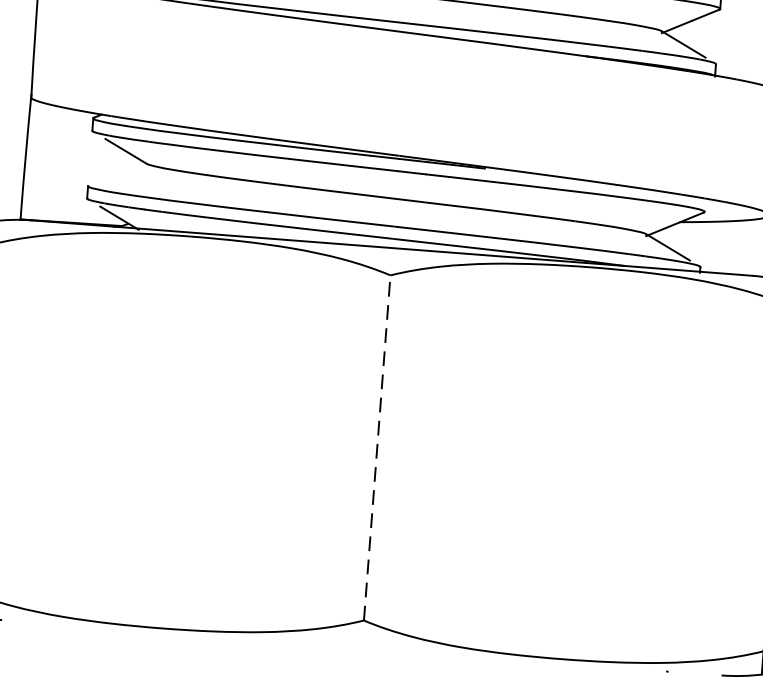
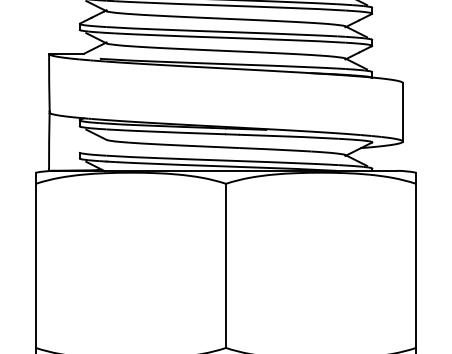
line: (378, 447) -> (226, 265), dashed -> solid

